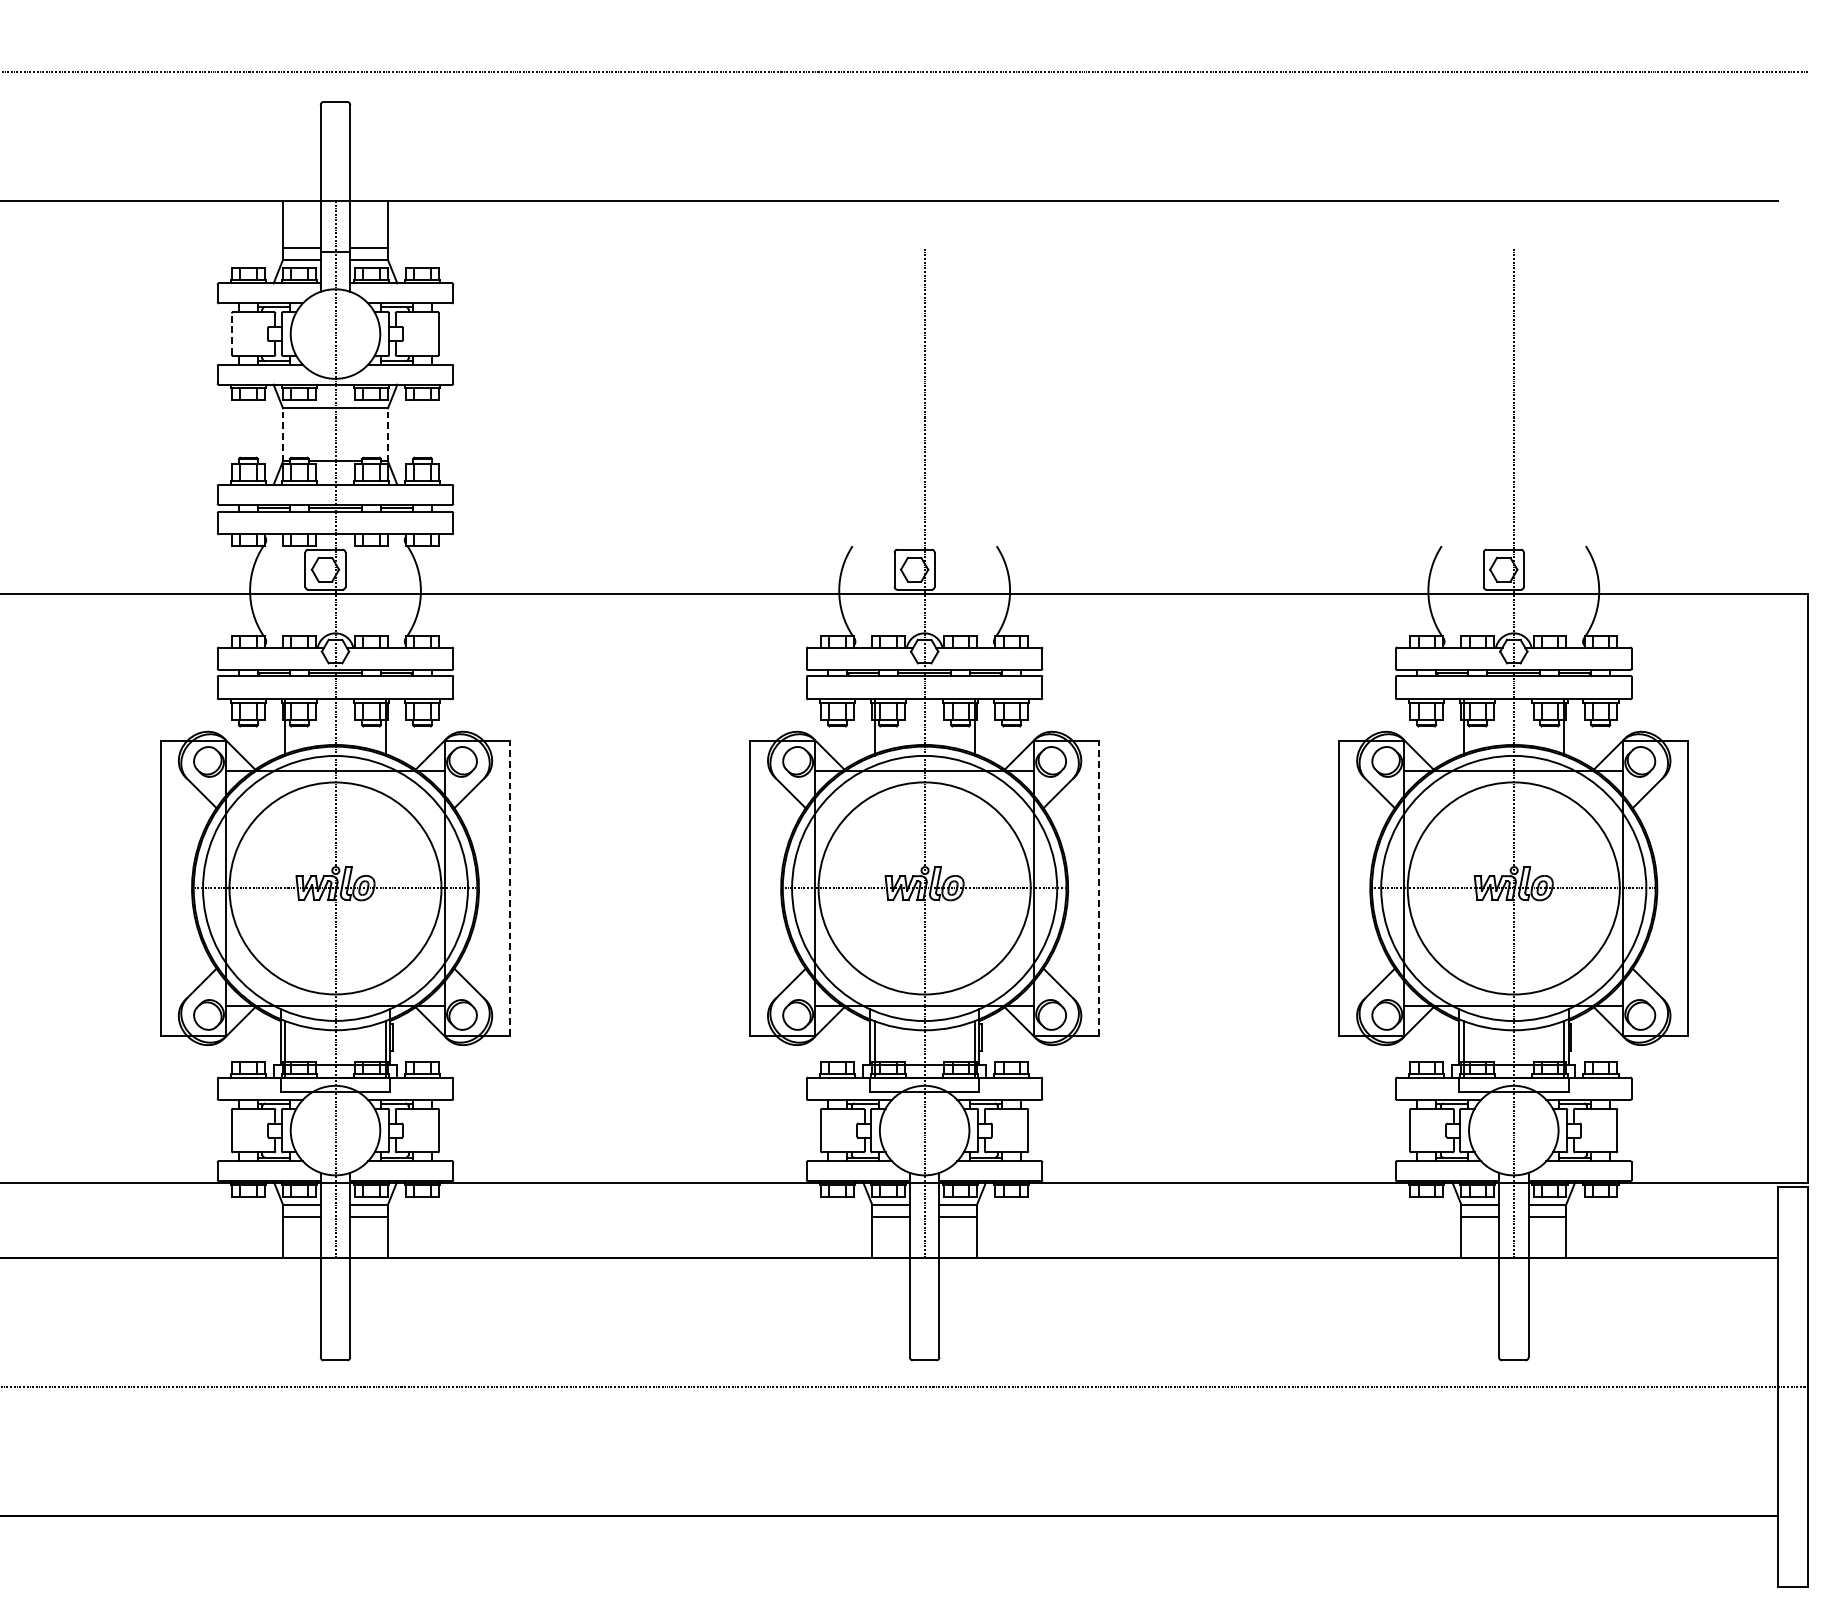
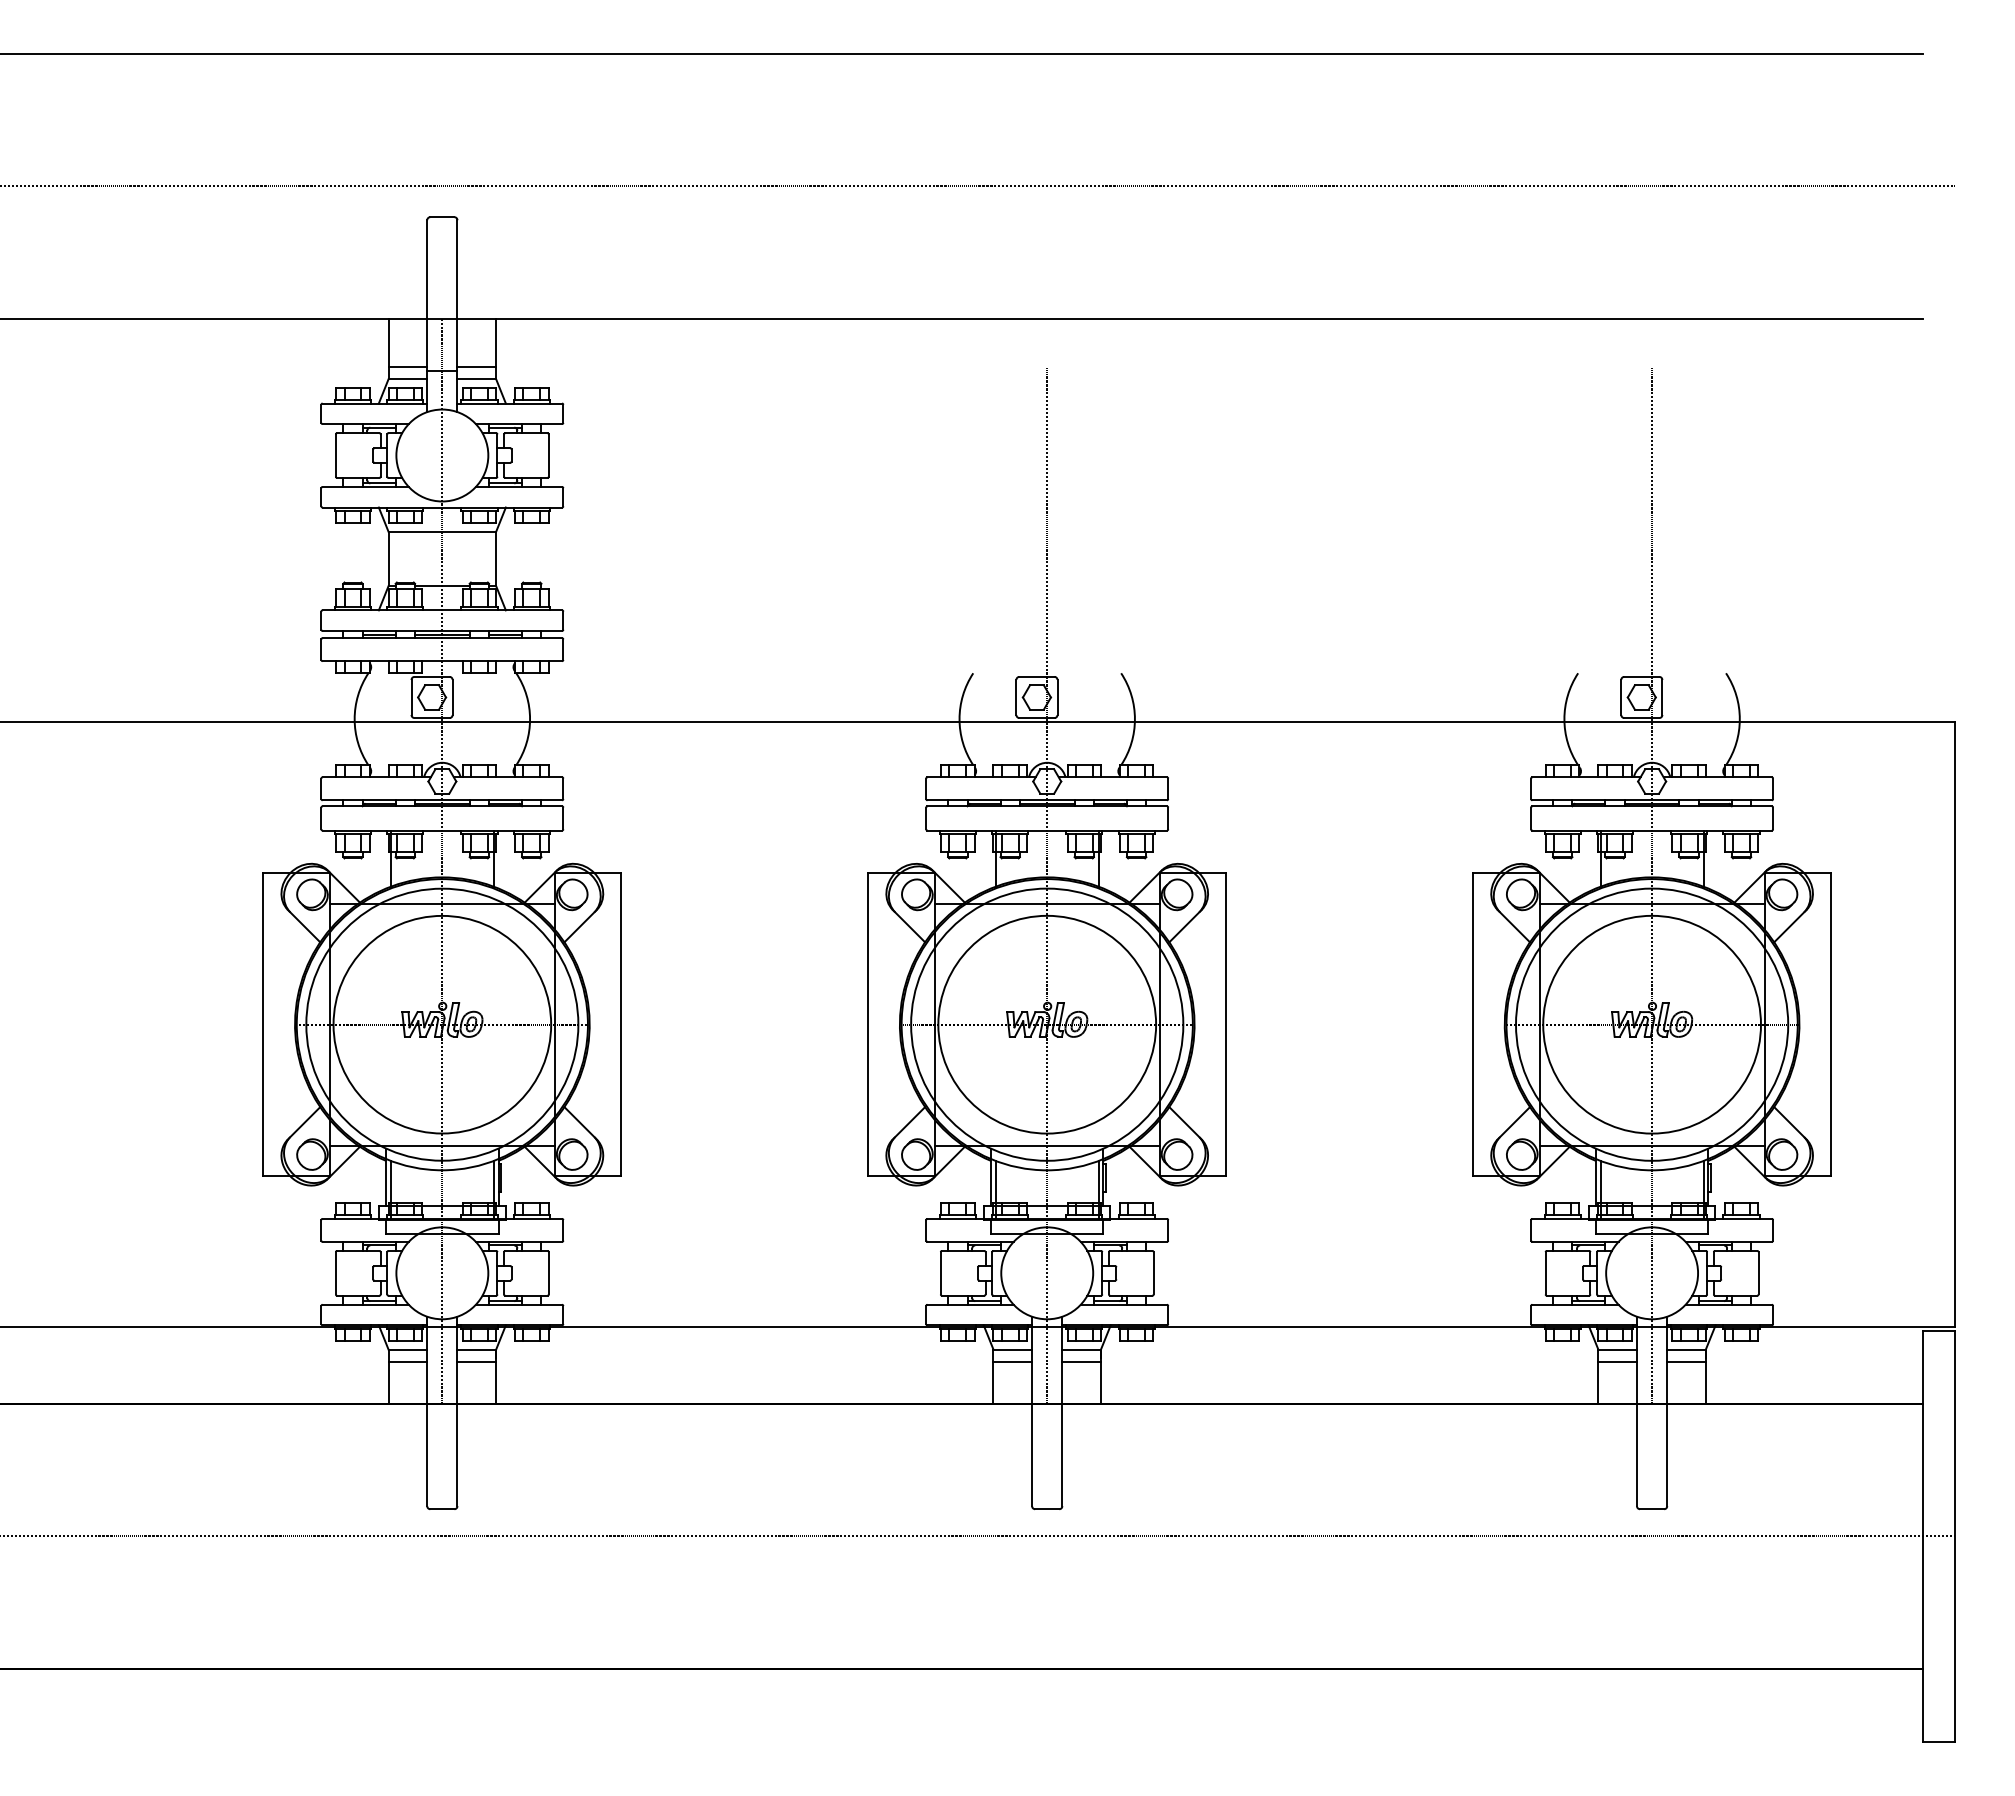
line: (231, 334) -> (335, 455), dashed -> solid
line: (283, 434) -> (388, 558), dashed -> solid
line: (388, 434) -> (496, 558), dashed -> solid
line: (509, 888) -> (621, 1024), dashed -> solid
line: (1099, 888) -> (1226, 1024), dashed -> solid

